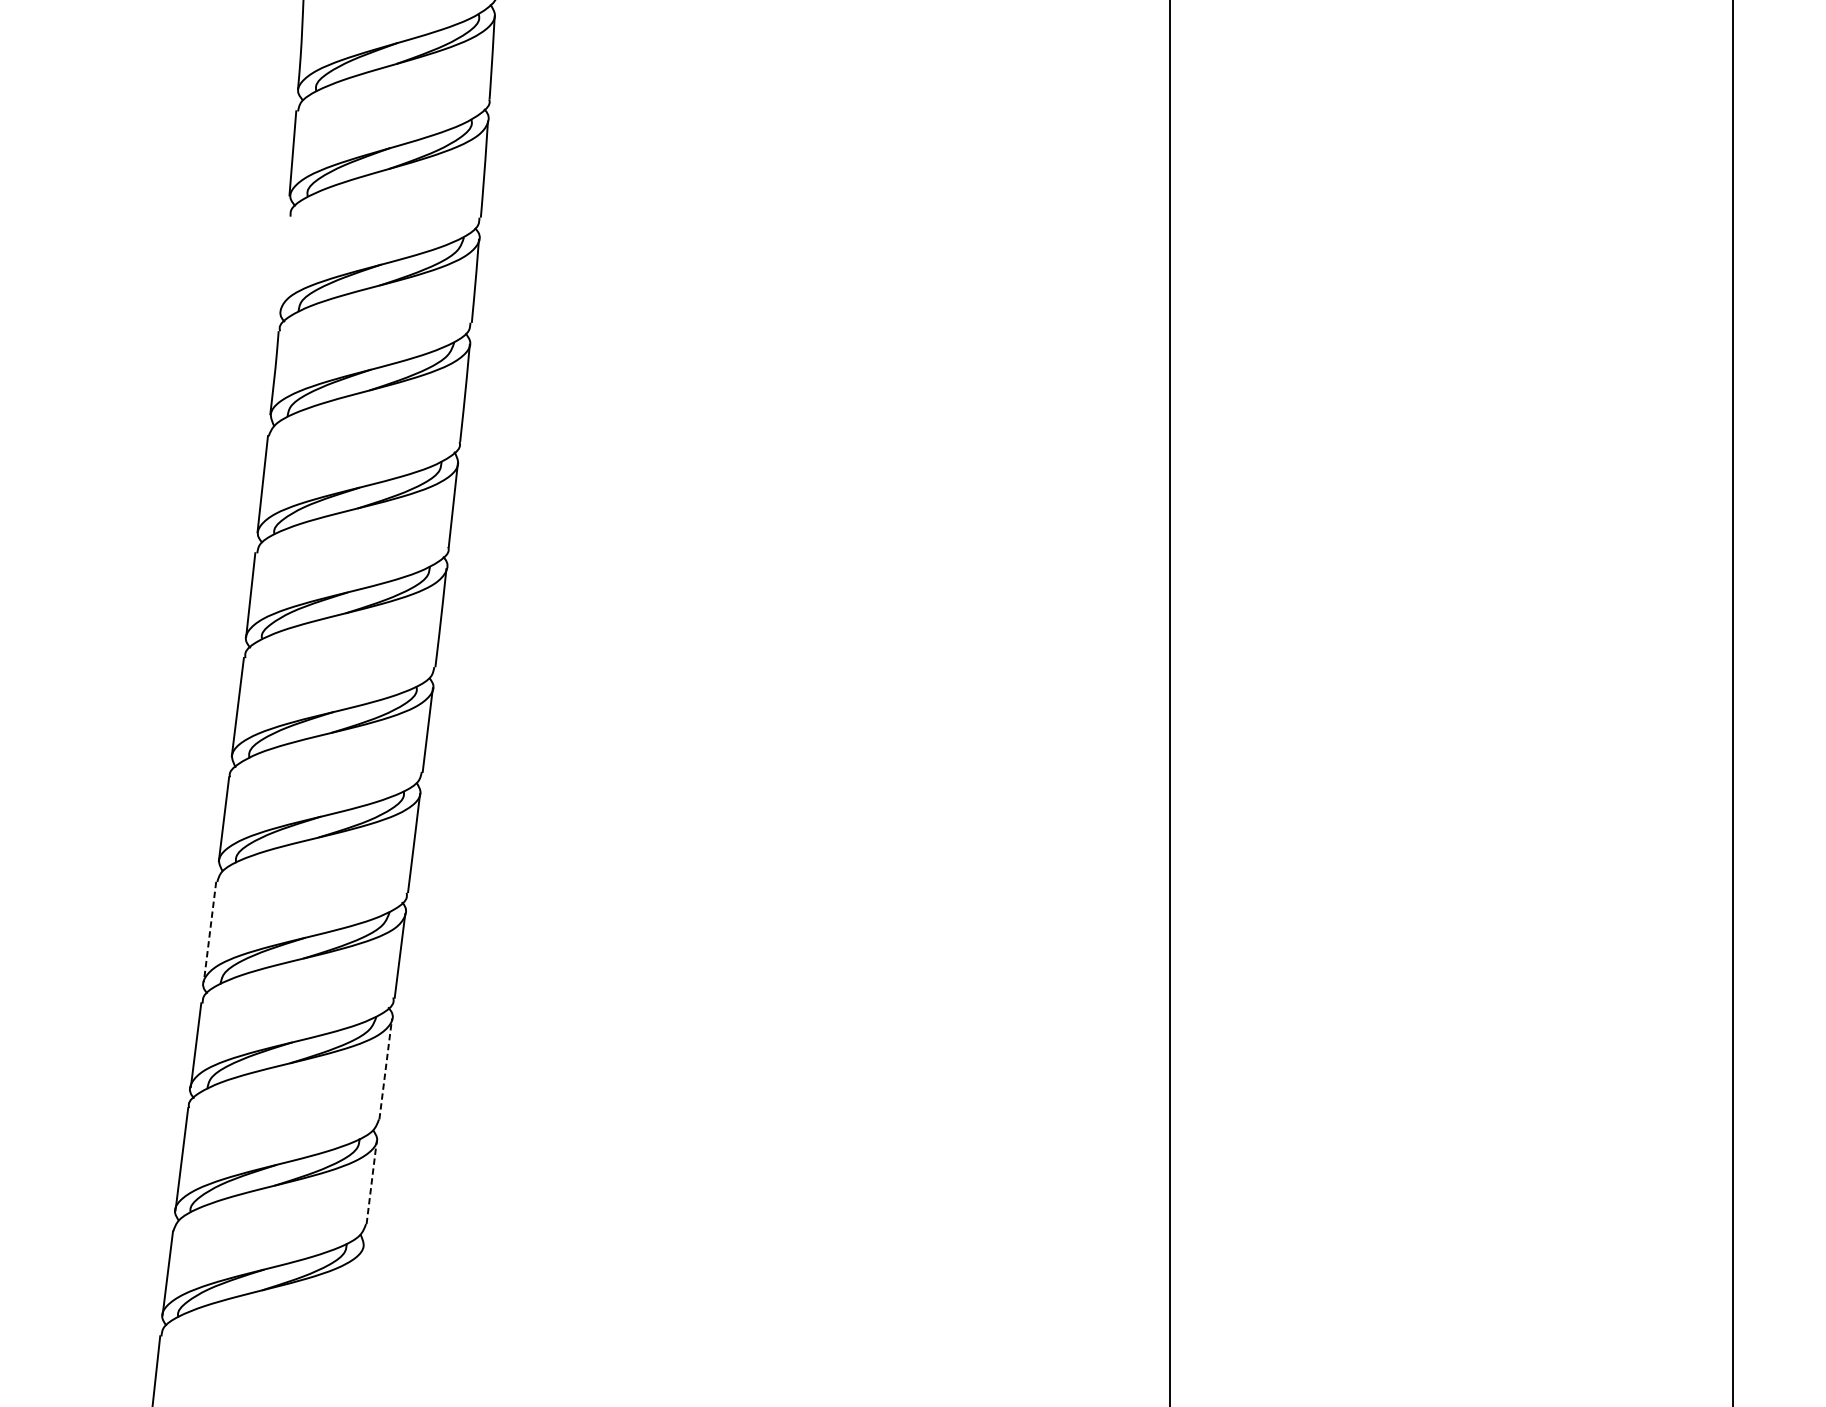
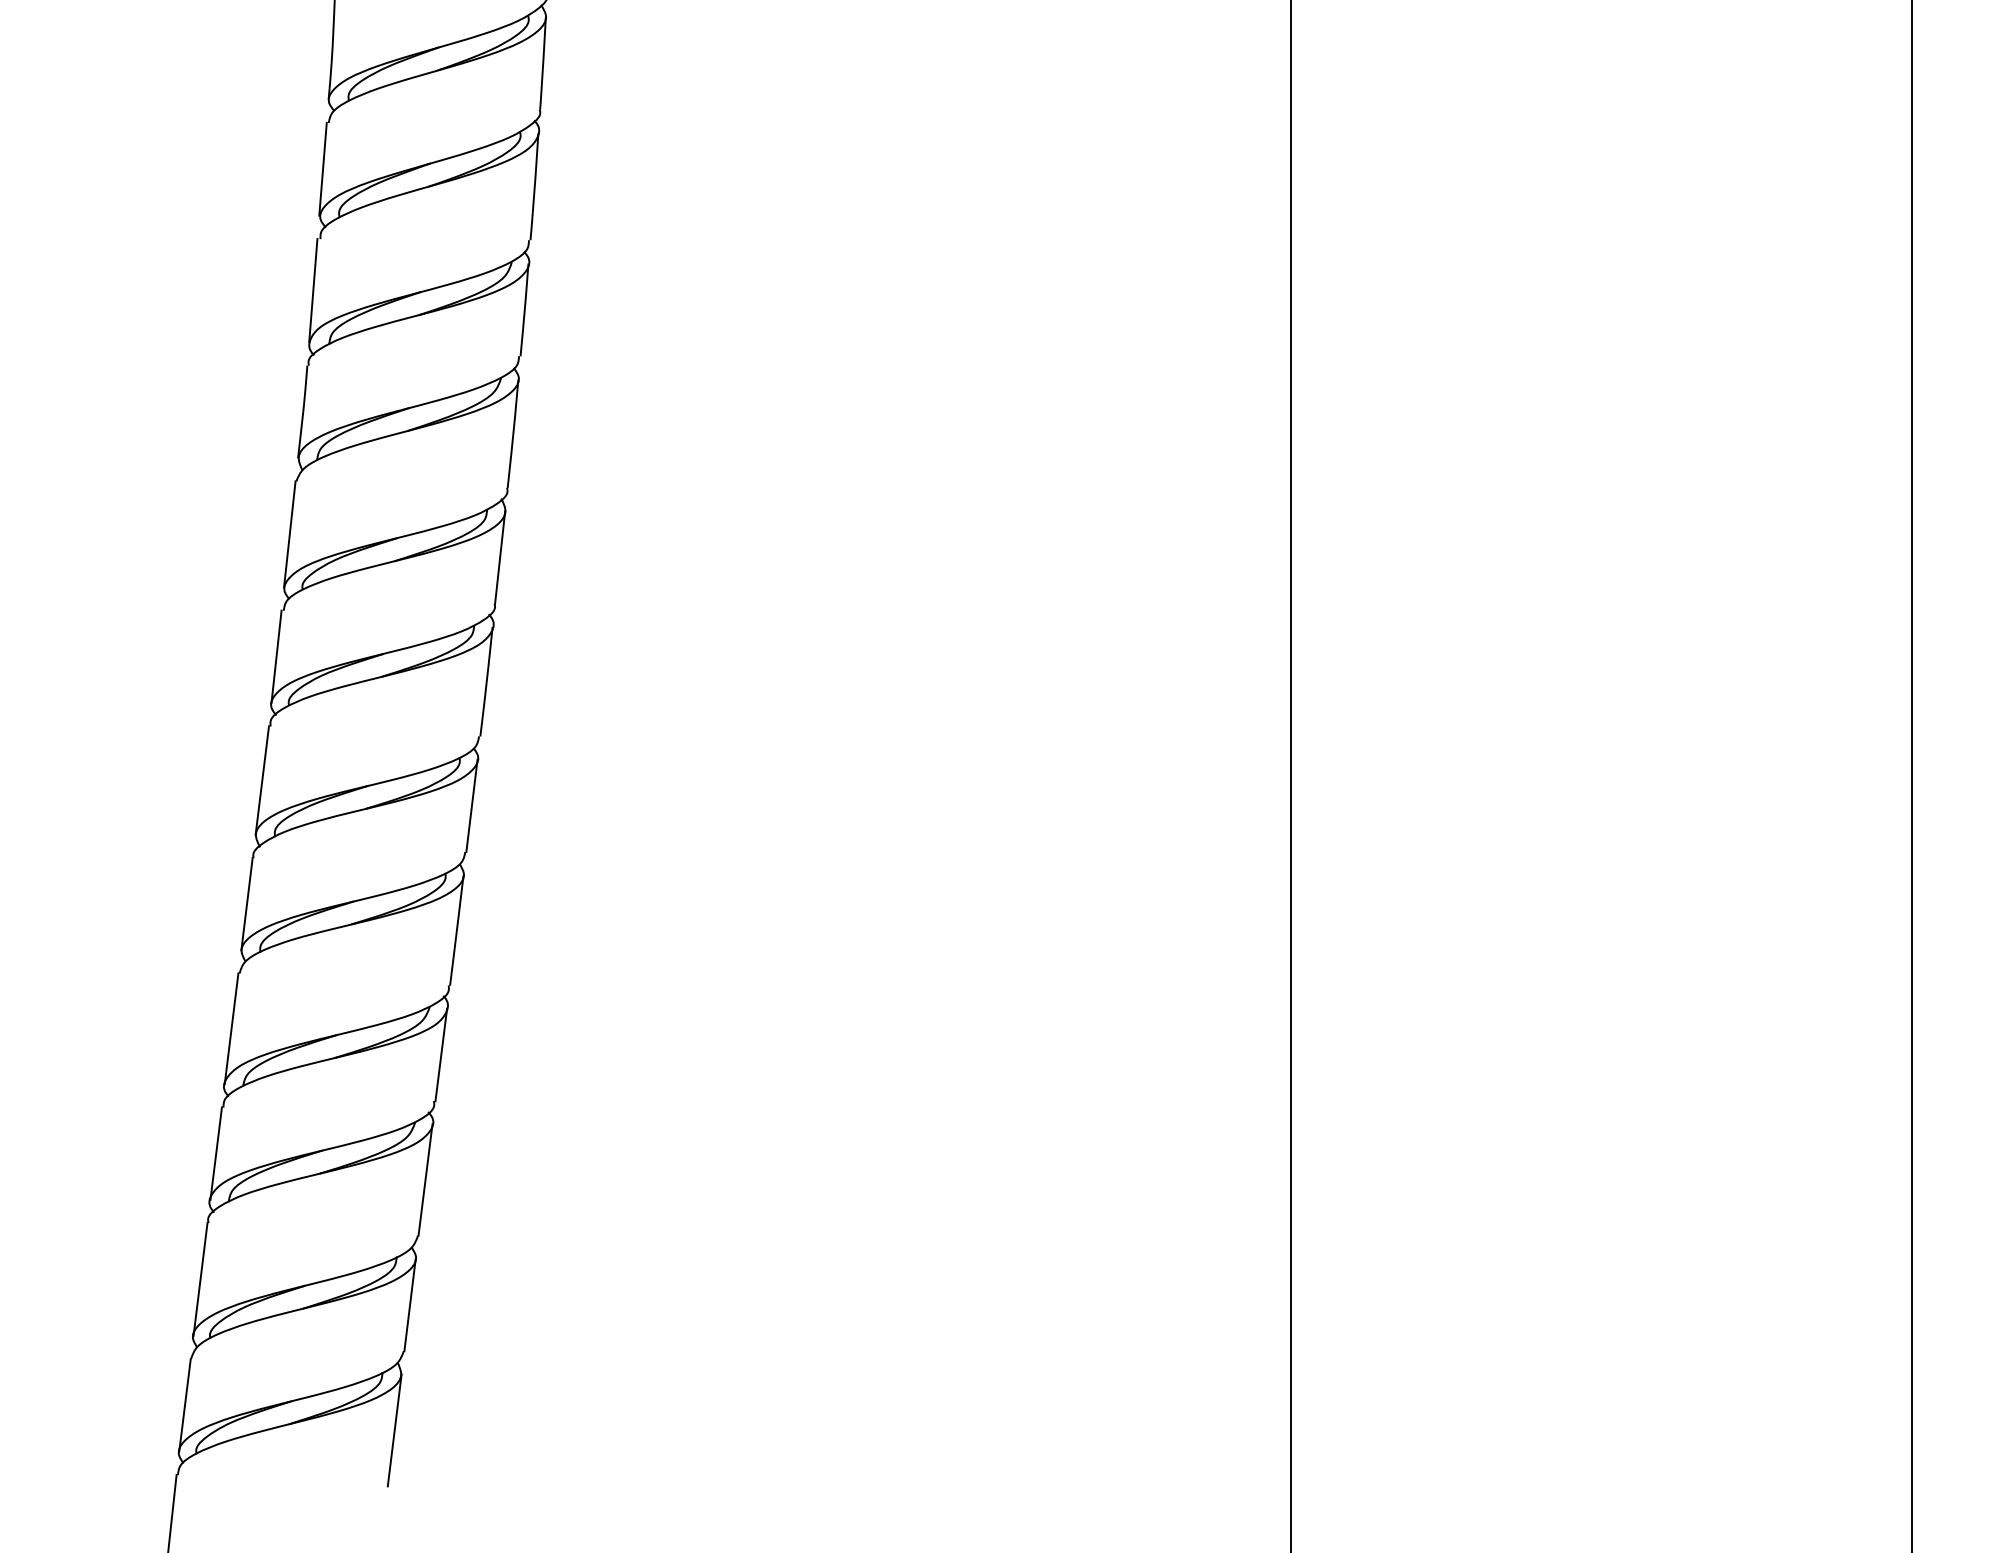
line: (284, 263) -> (313, 290), added
line: (209, 931) -> (231, 1028), dashed -> solid
line: (385, 1068) -> (425, 1179), dashed -> solid
line: (372, 1181) -> (410, 1304), dashed -> solid
line: (357, 1296) -> (394, 1430), added

